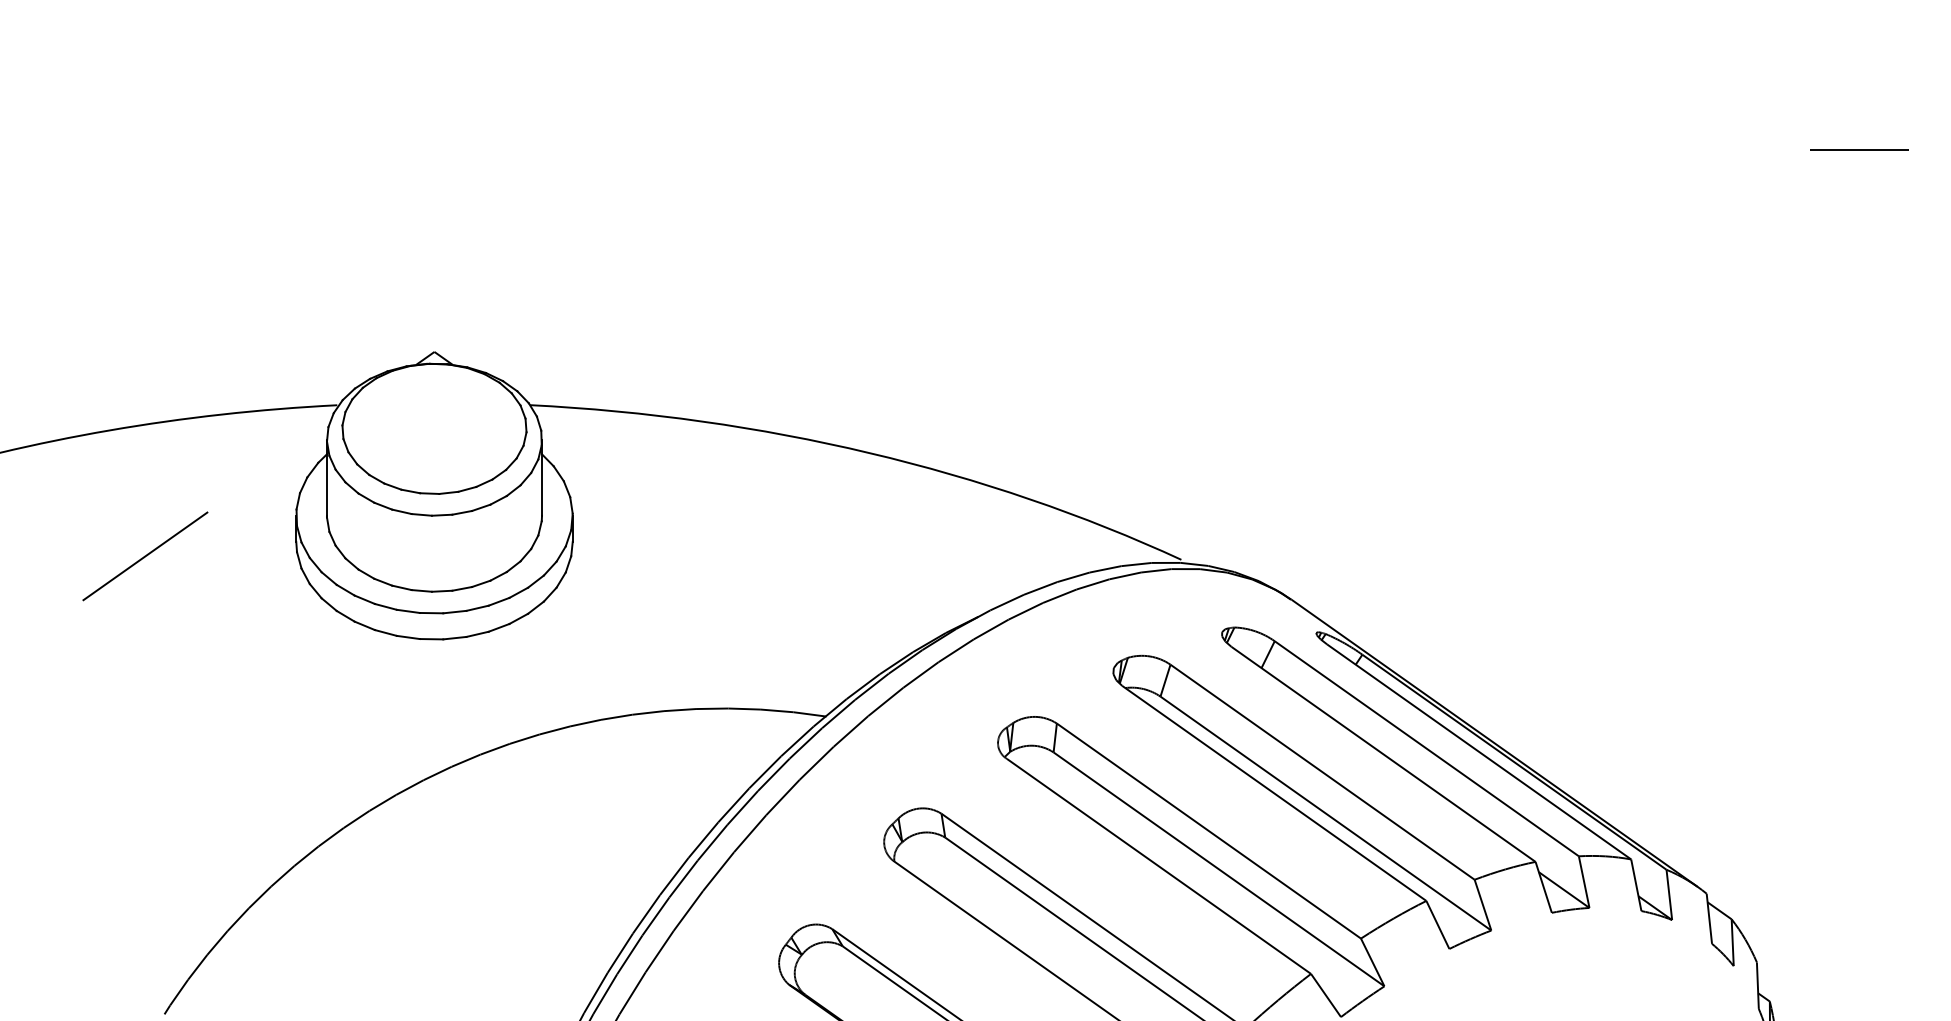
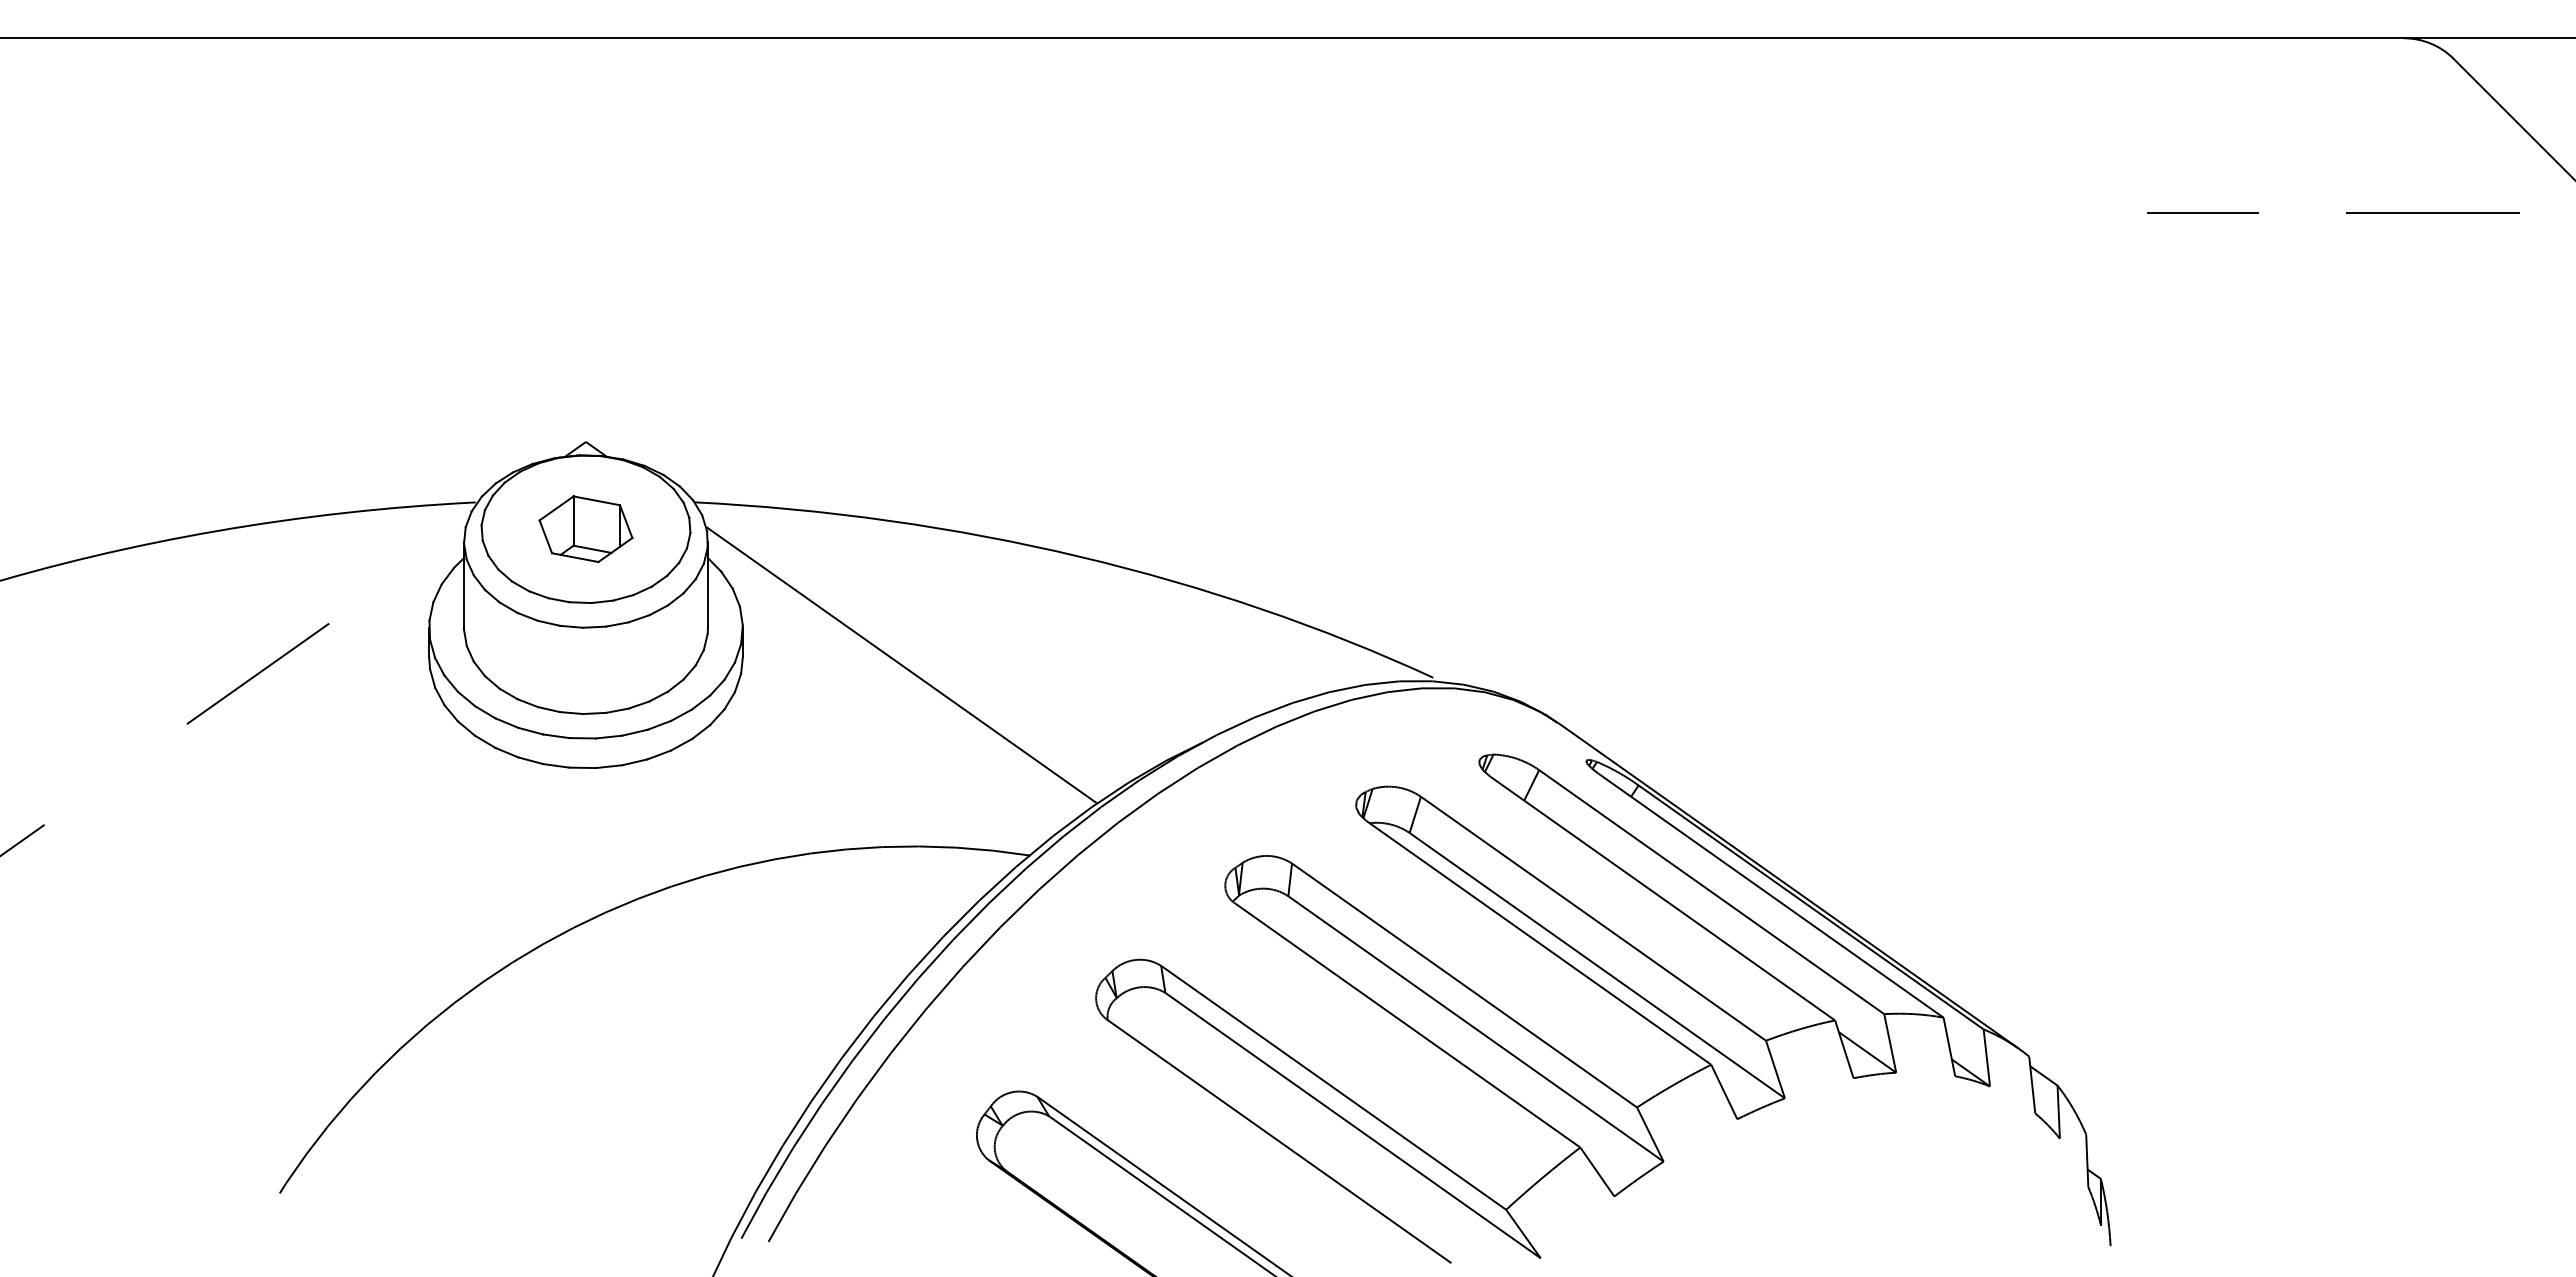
part: (434, 429) -> (585, 529), added
line: (712, 548) -> (901, 664), added

